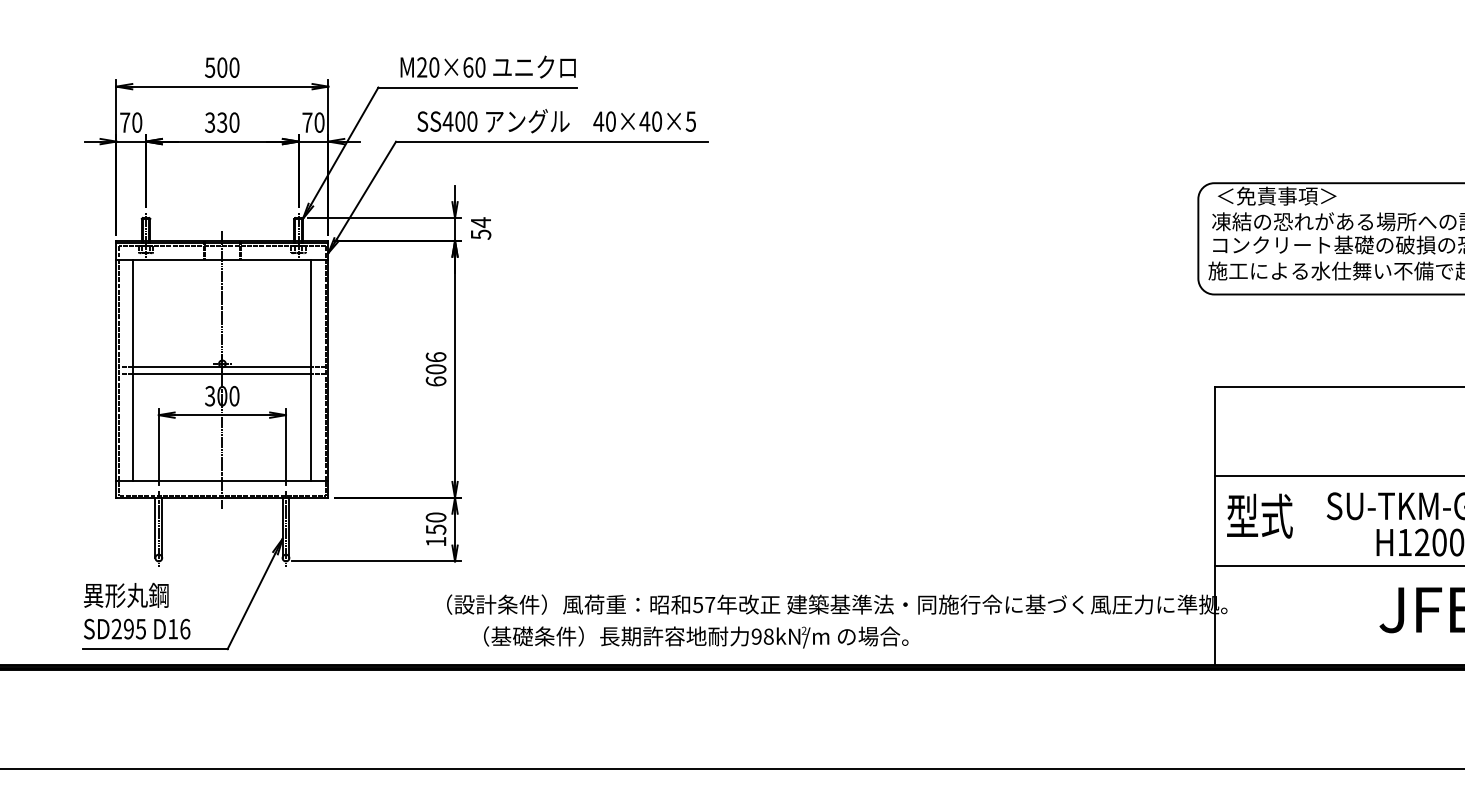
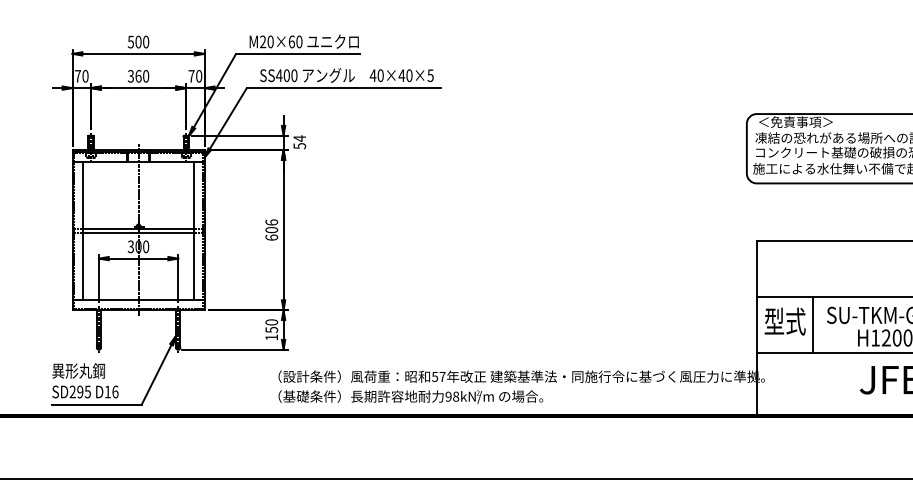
text: (222, 122) -> (138, 76), 330 -> 360
line: (1305, 520) -> (813, 324), added
text: (695, 636) -> (410, 396), moved

